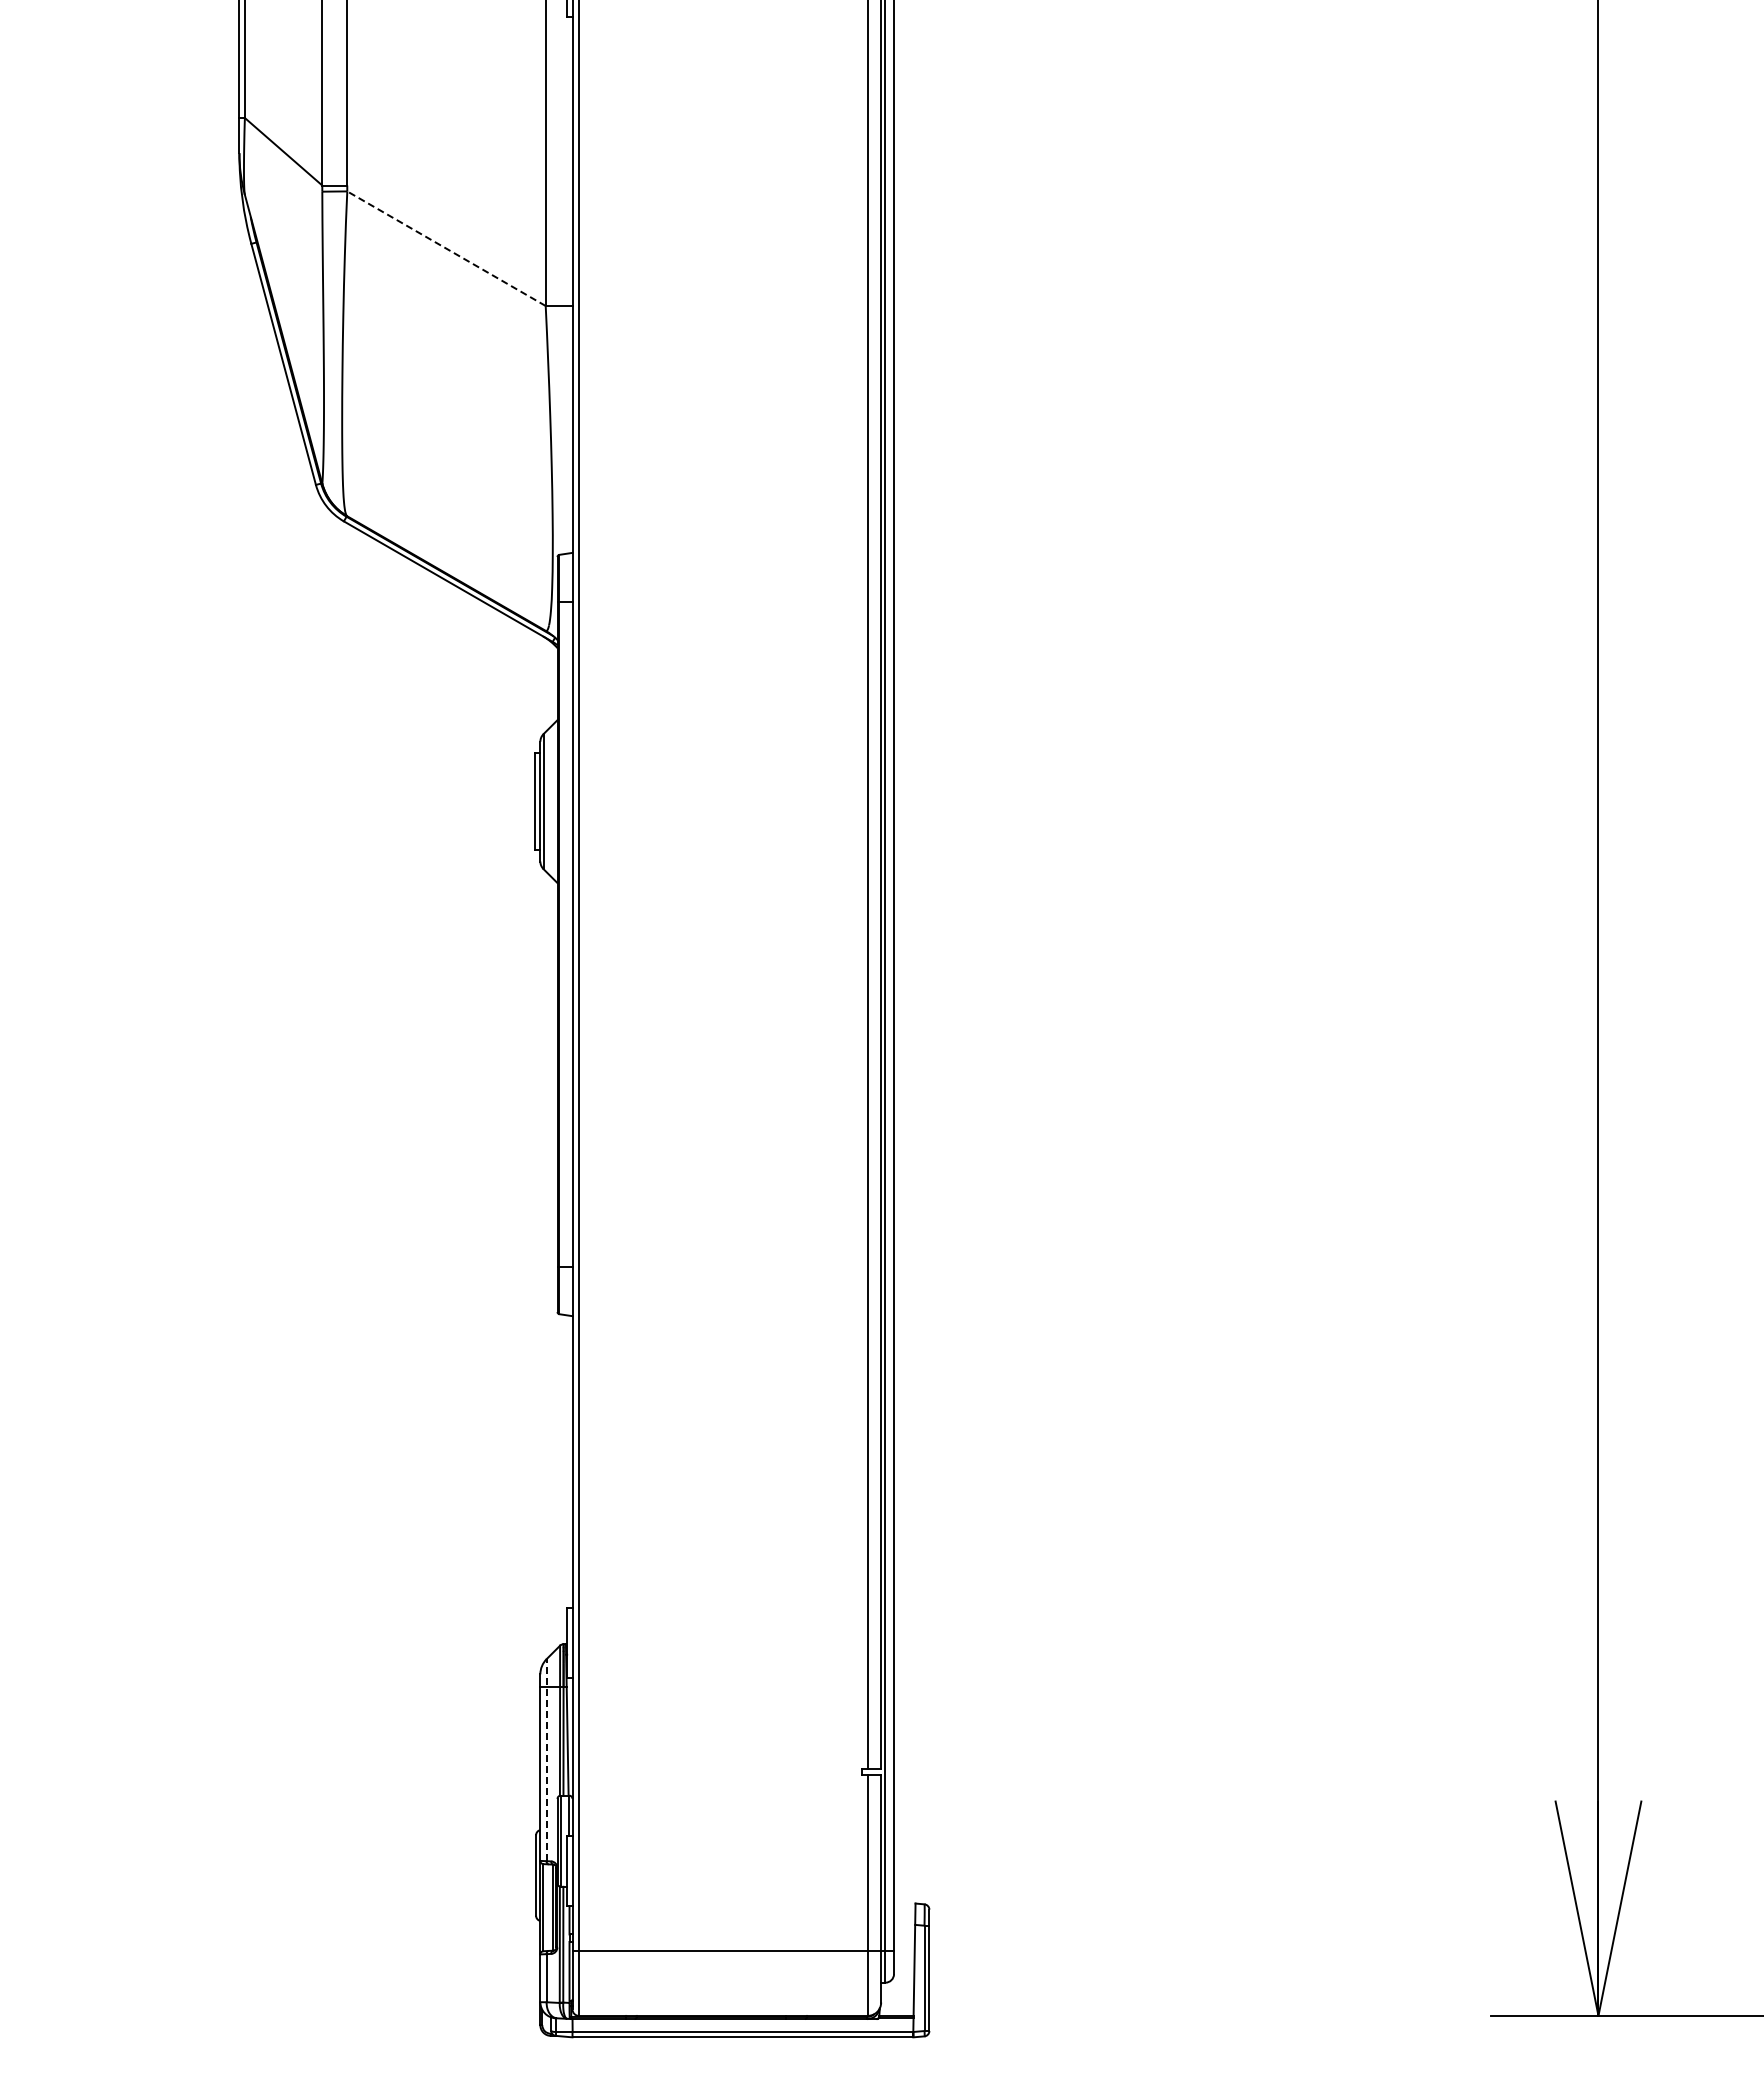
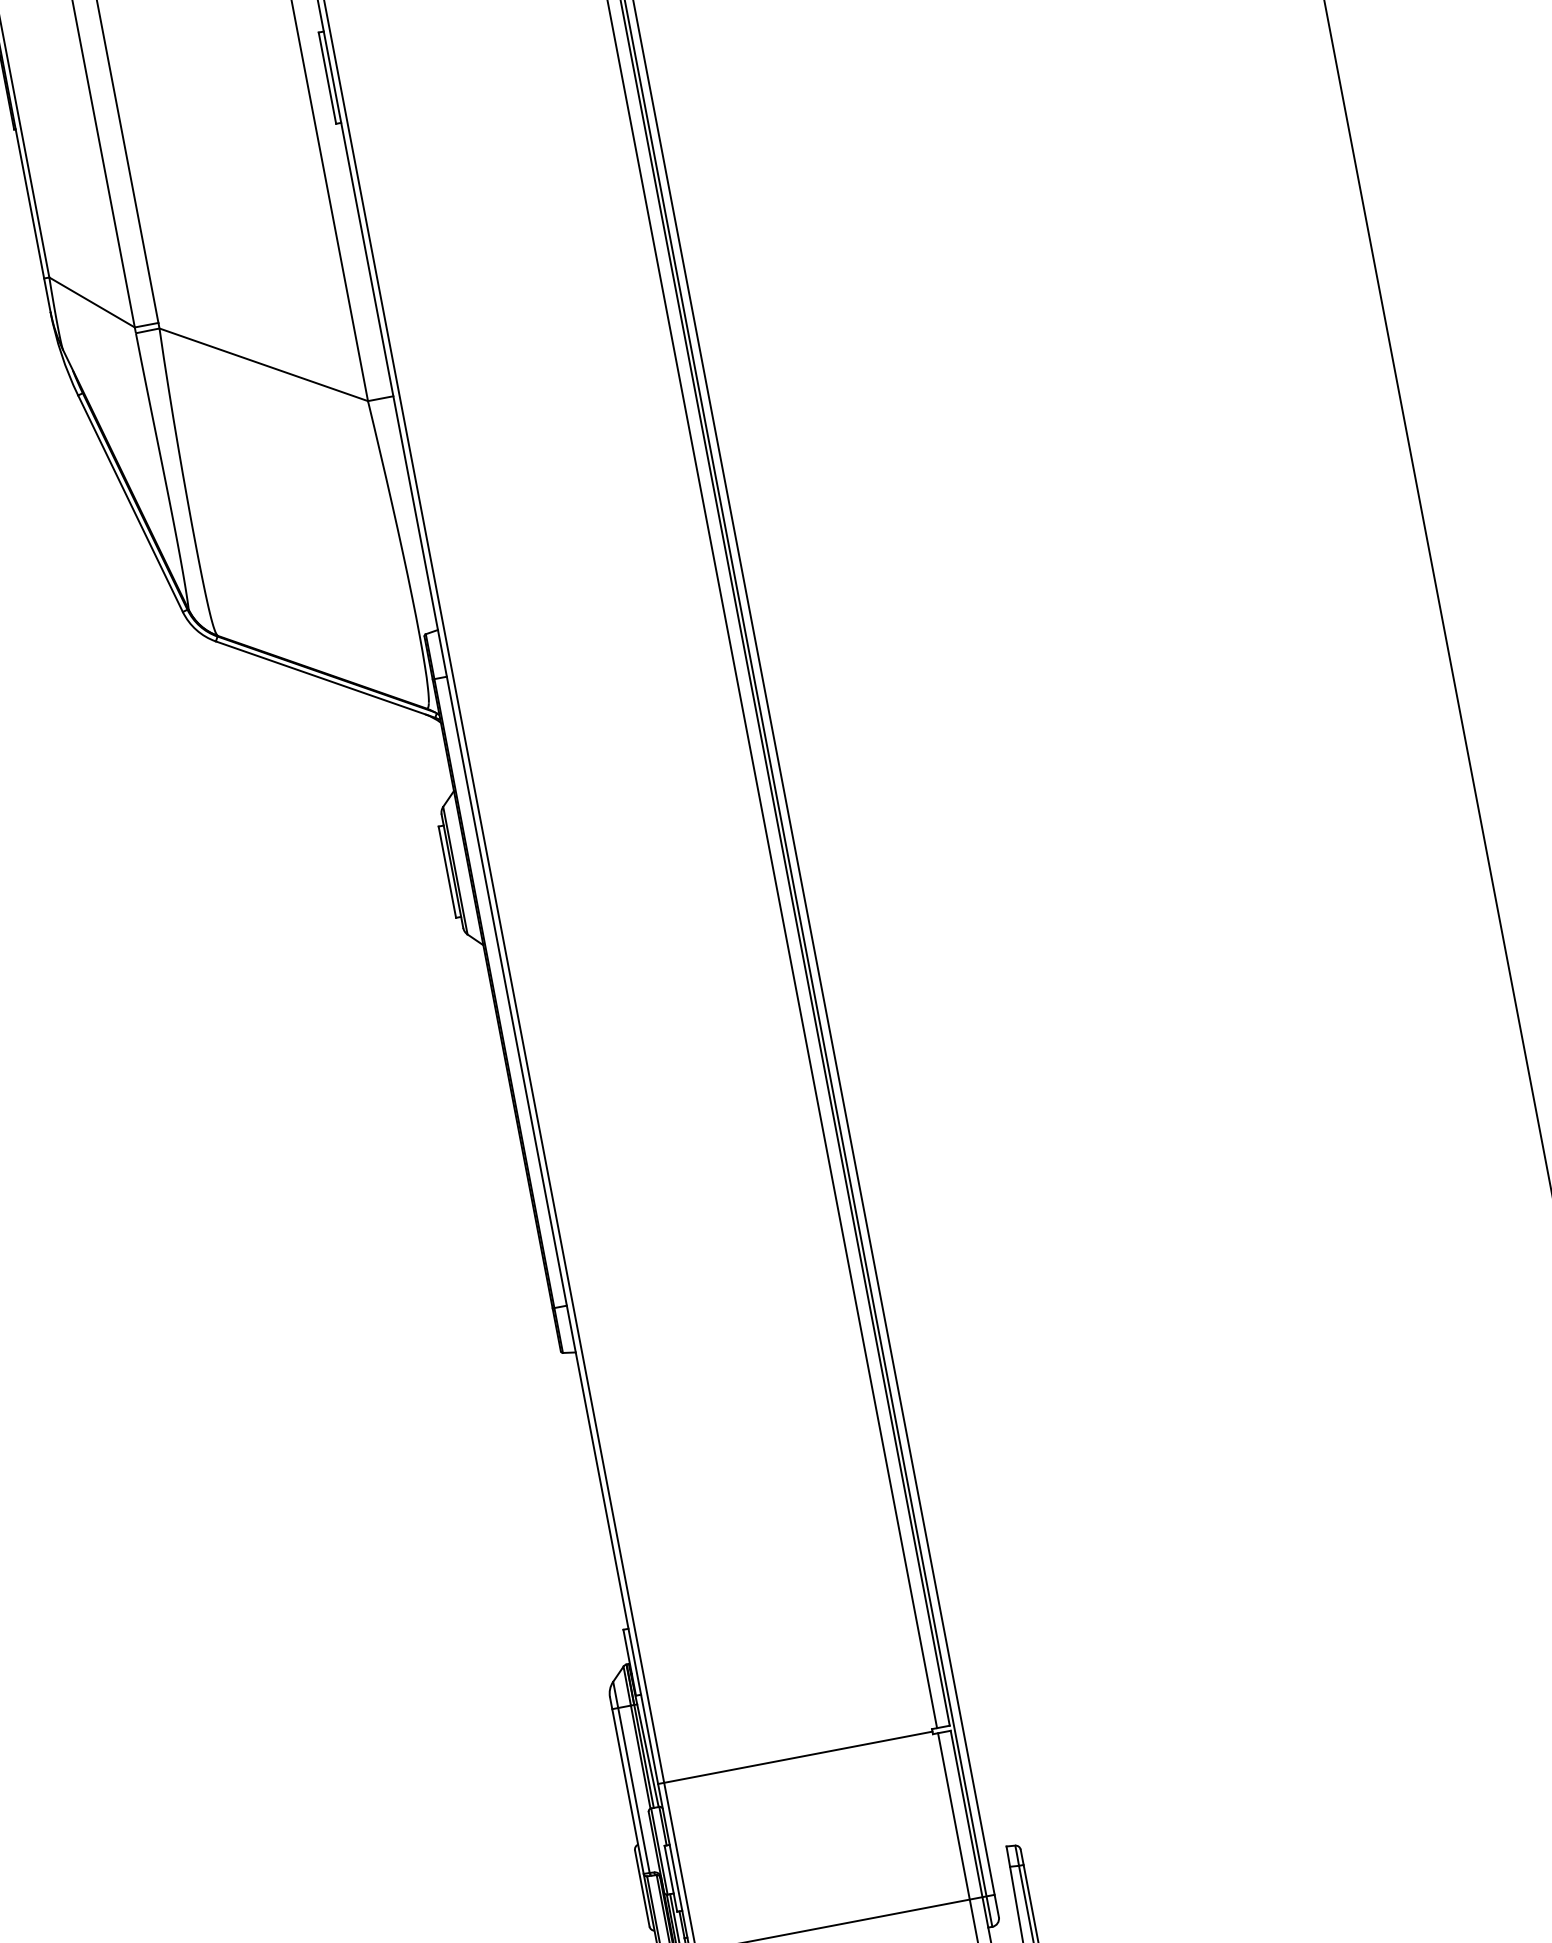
line: (446, 248) -> (263, 364), dashed -> solid
line: (546, 1759) -> (631, 1776), dashed -> solid
line: (717, 1772) -> (795, 1758), added

